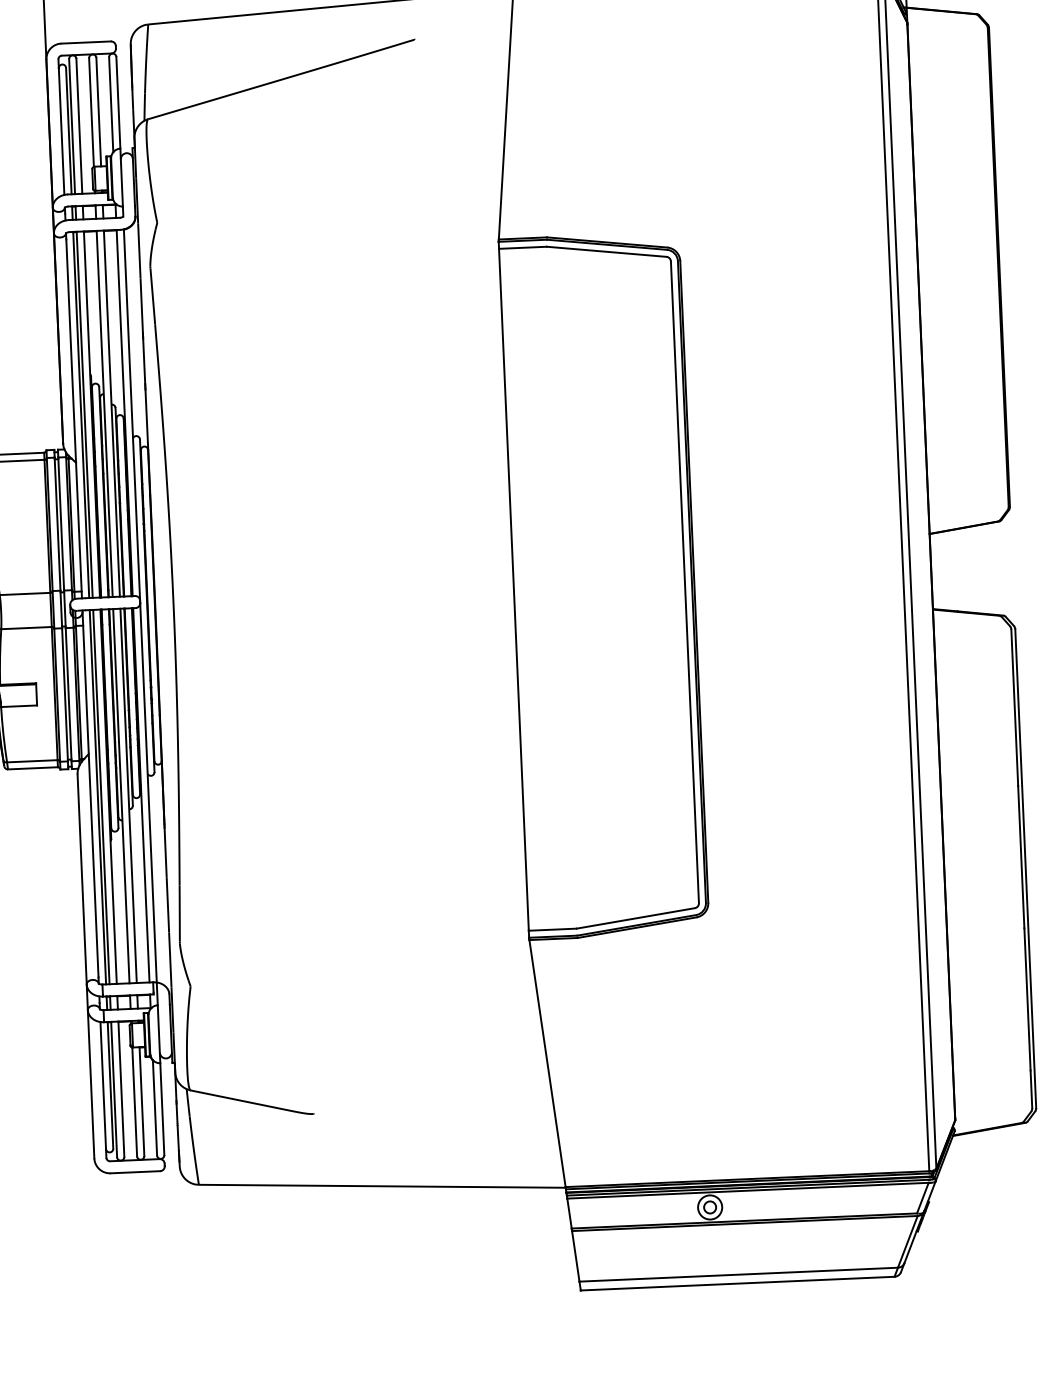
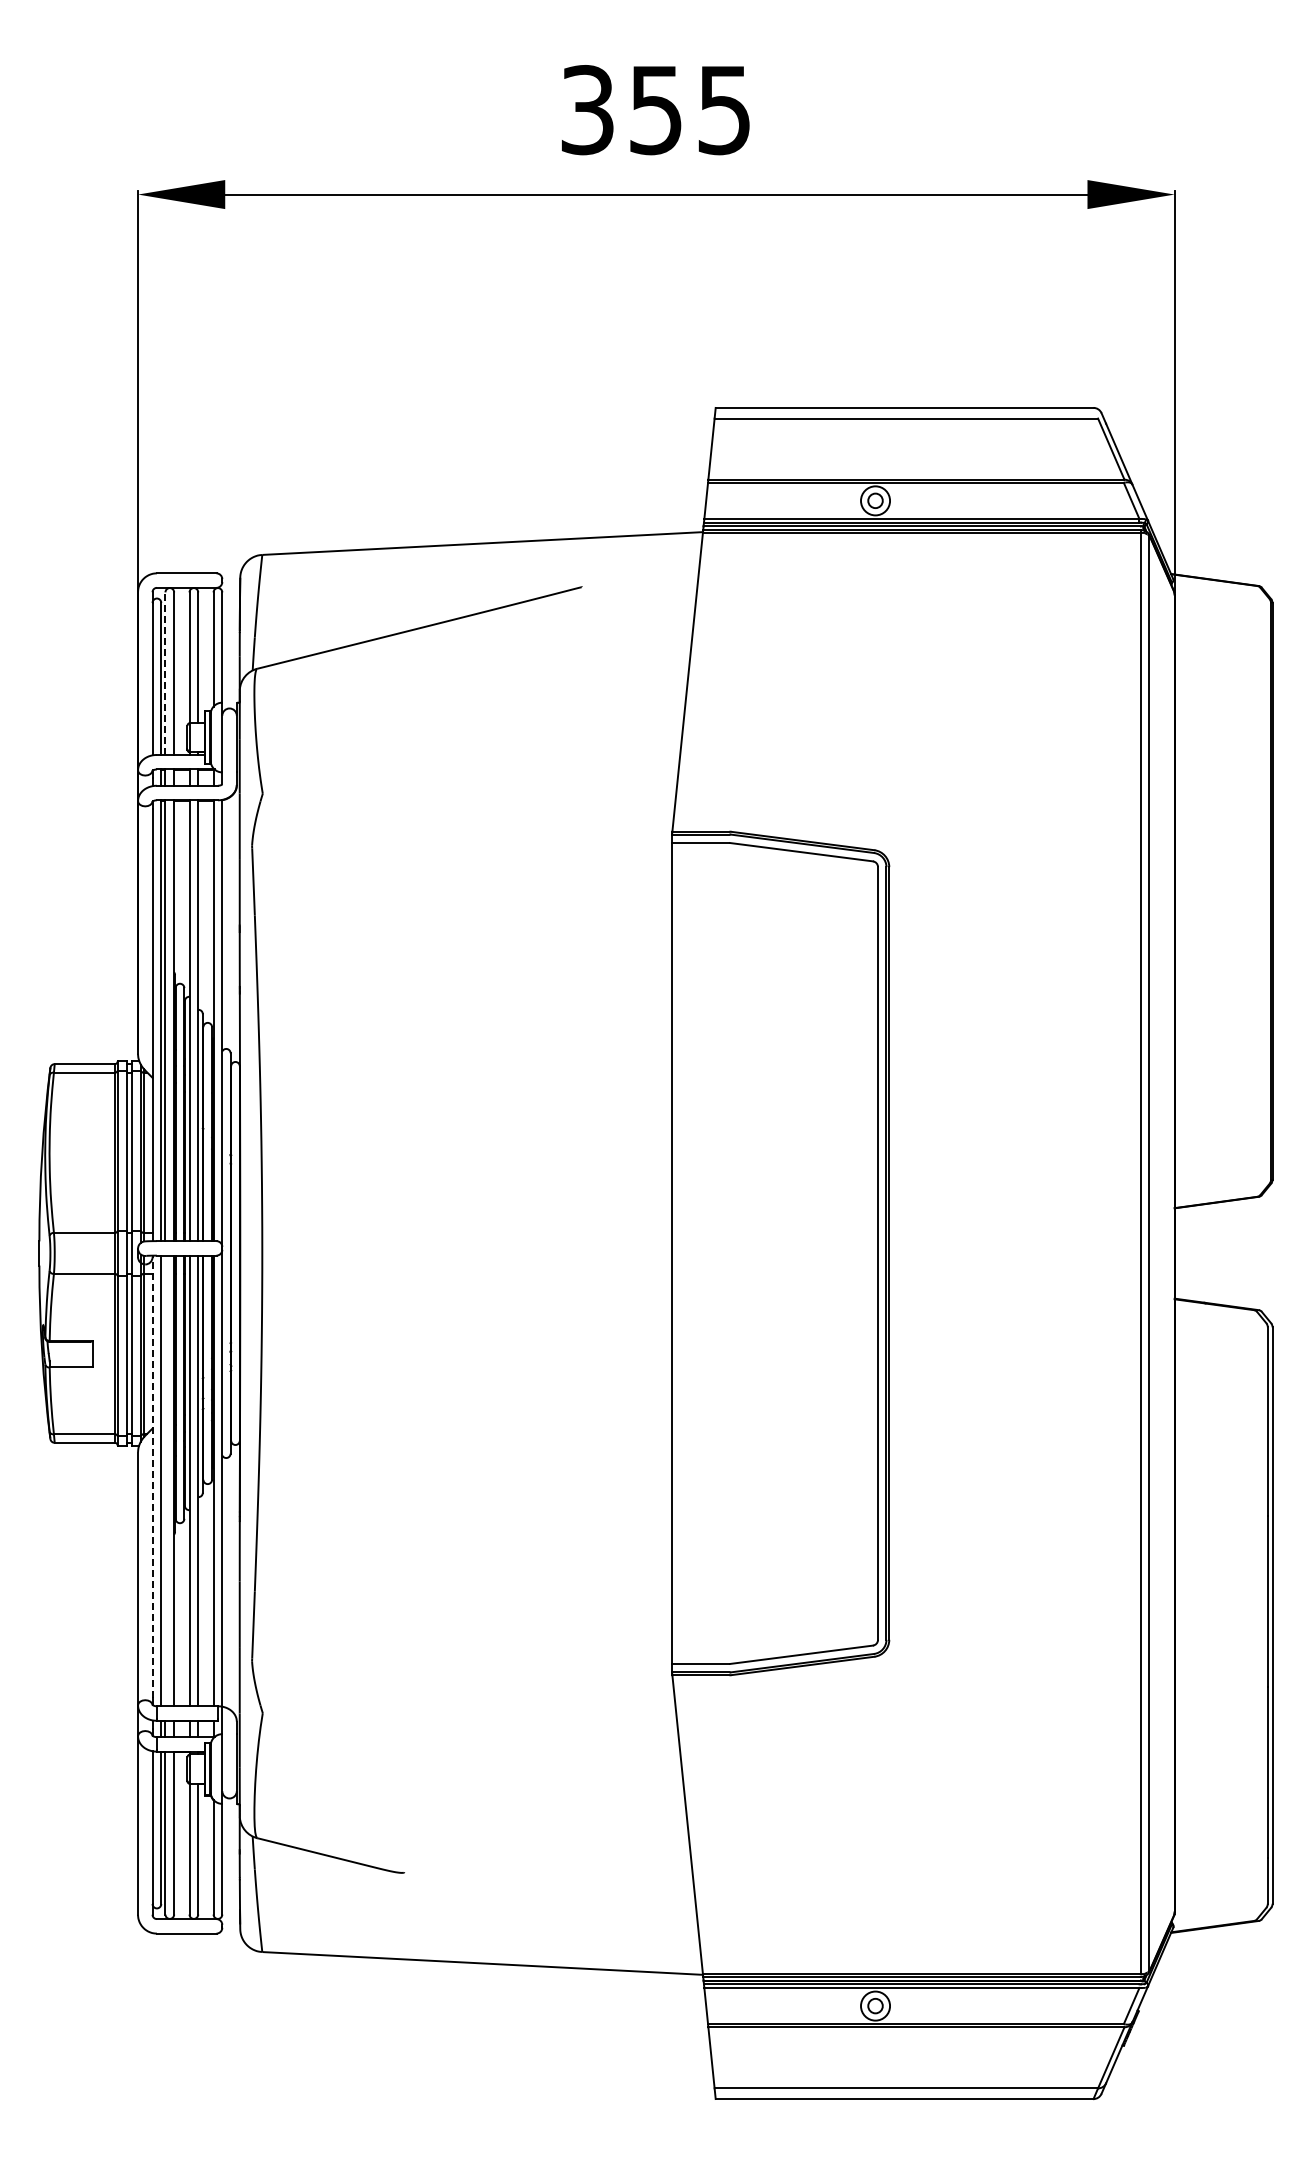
line: (72, 126) -> (165, 673), solid -> dashed
line: (90, 793) -> (152, 1476), solid -> dashed
line: (101, 796) -> (165, 1480), removed

